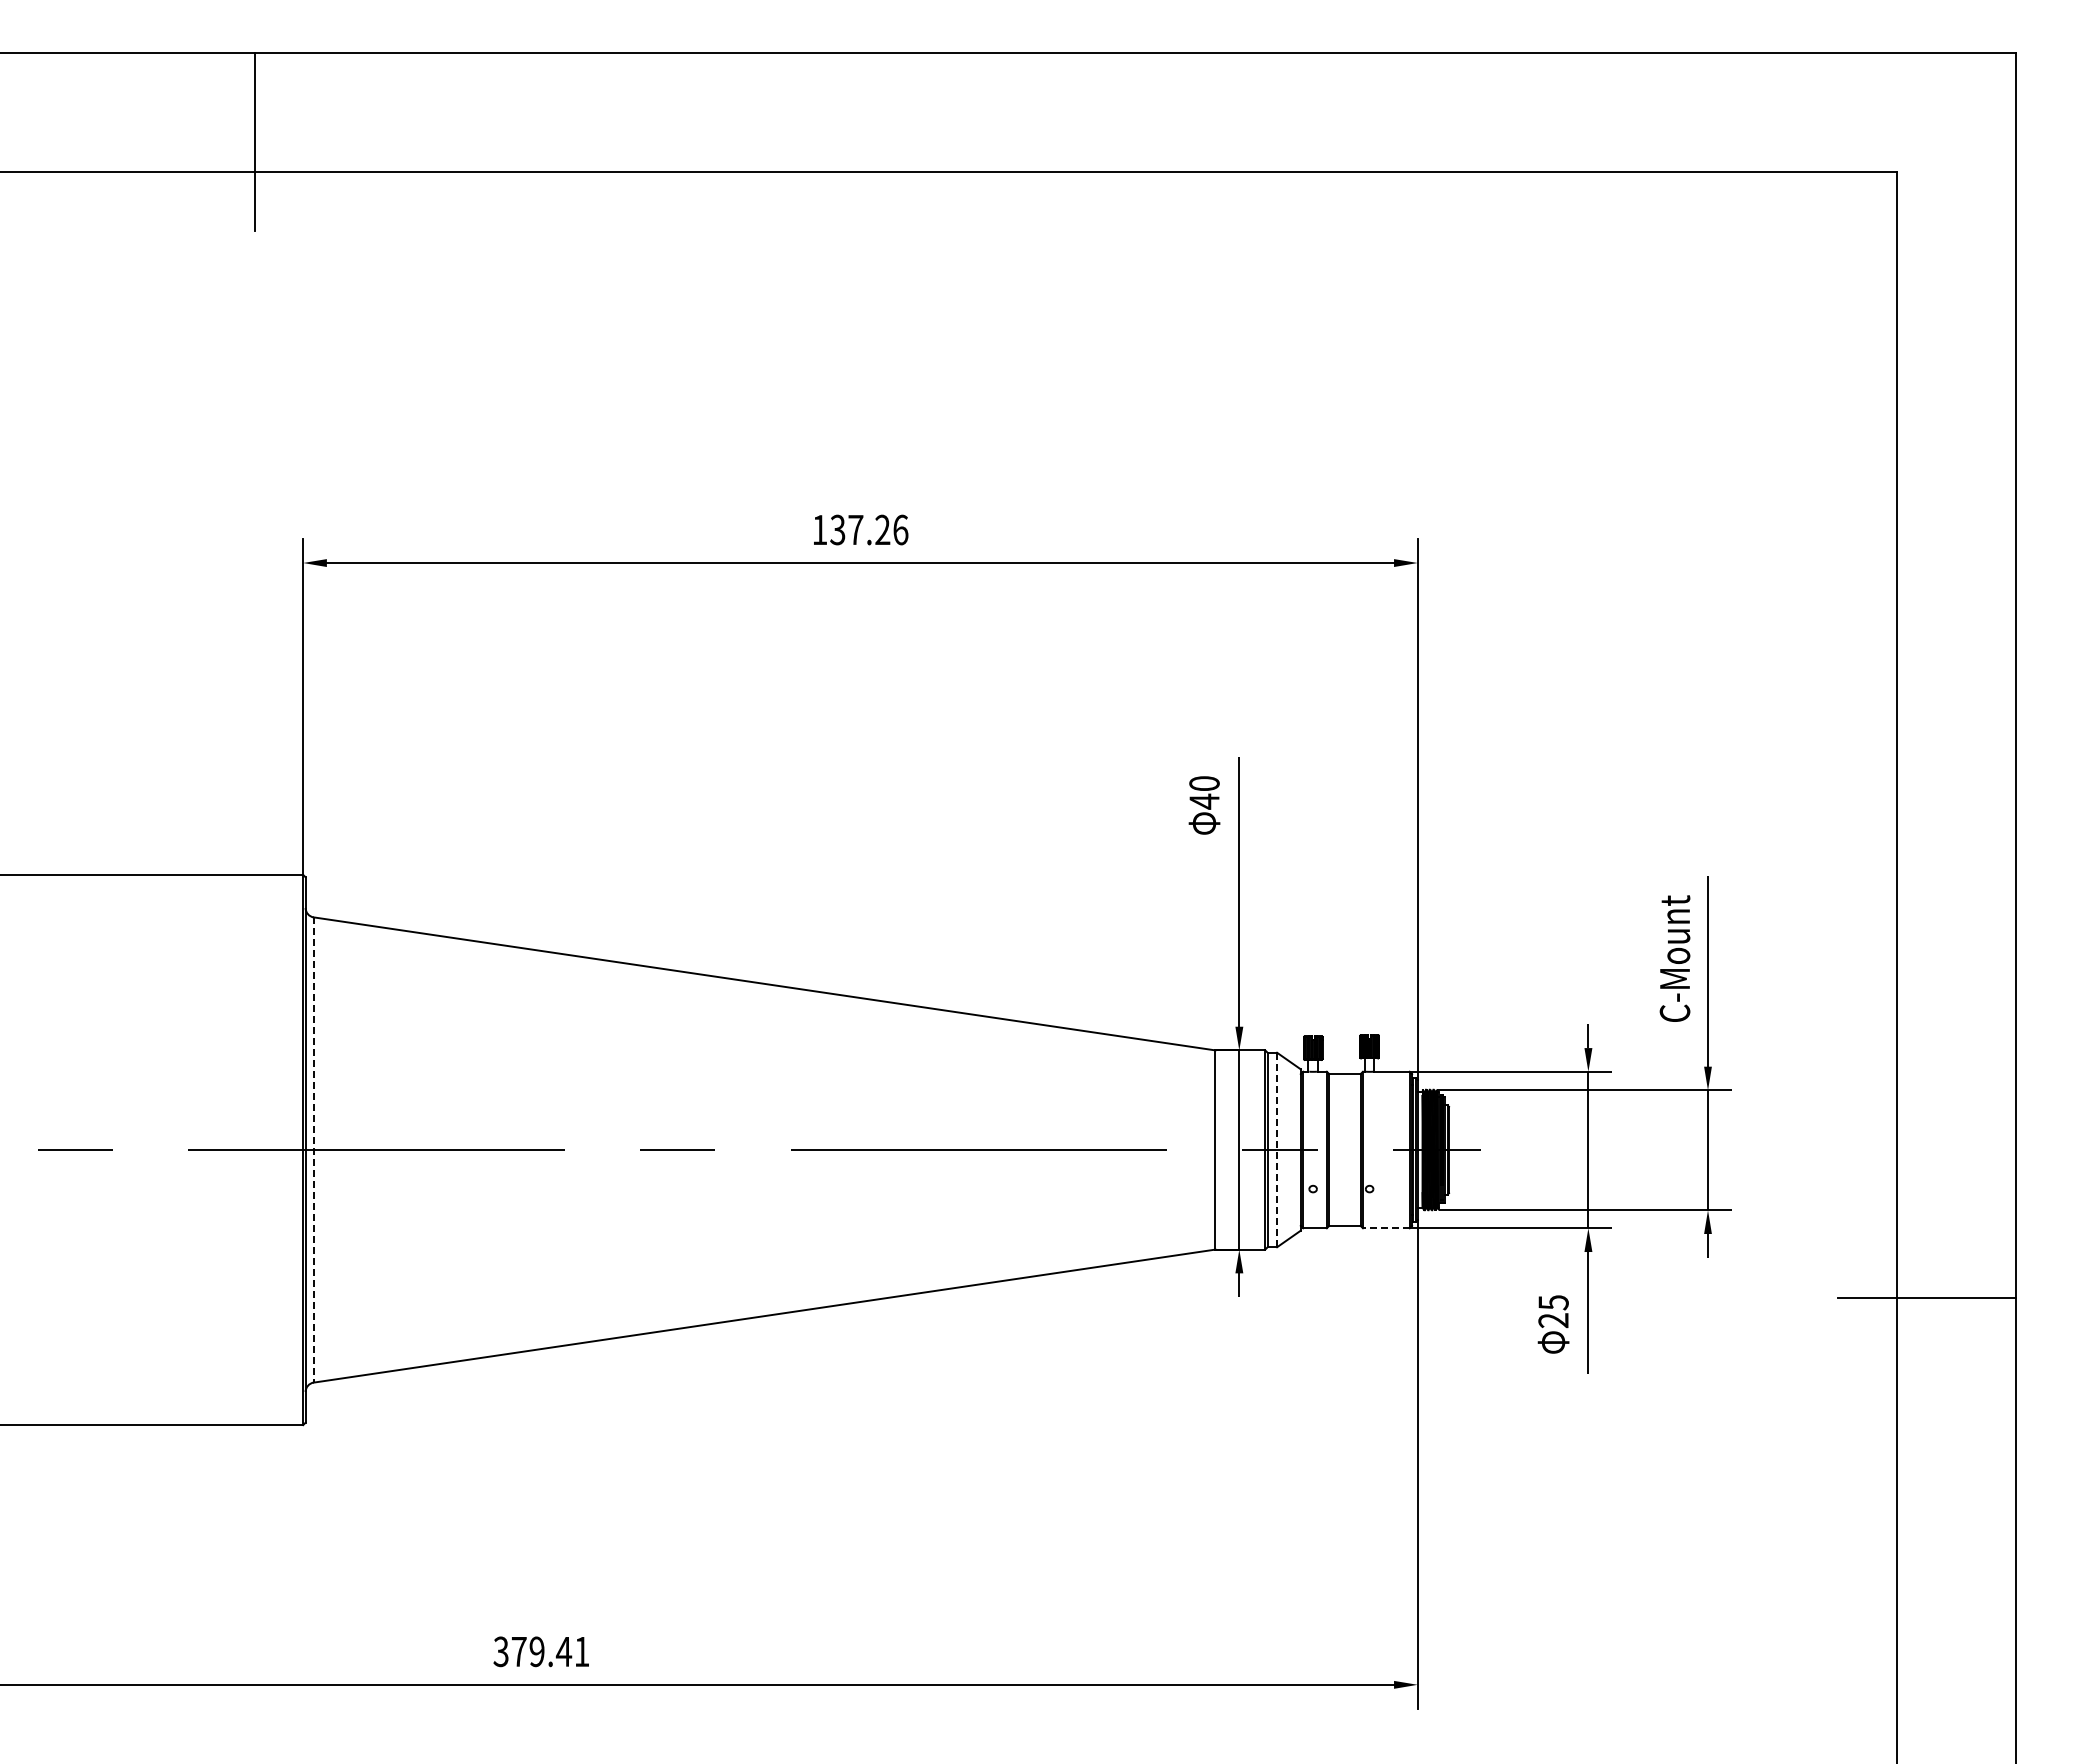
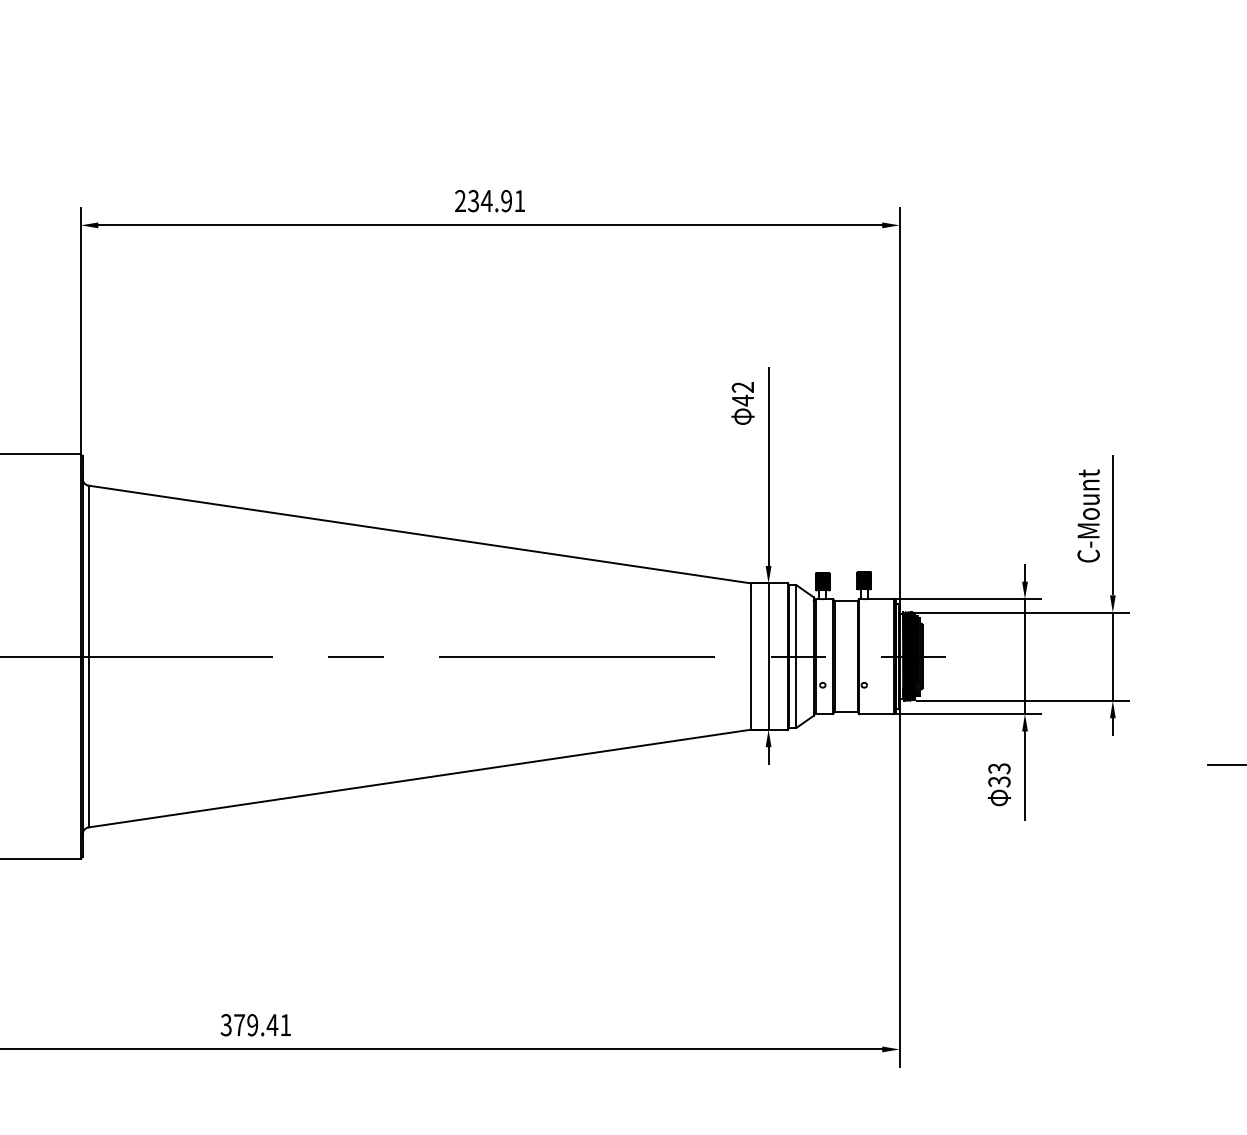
text: (860, 529) -> (490, 200), 137.26 -> 234.91
text: (1204, 783) -> (742, 387), 40 -> 42
line: (313, 1150) -> (88, 656), dashed -> solid
line: (1277, 1150) -> (796, 656), dashed -> solid
line: (1385, 1228) -> (875, 714), dashed -> solid
text: (1553, 1311) -> (999, 775), 25 -> 33

